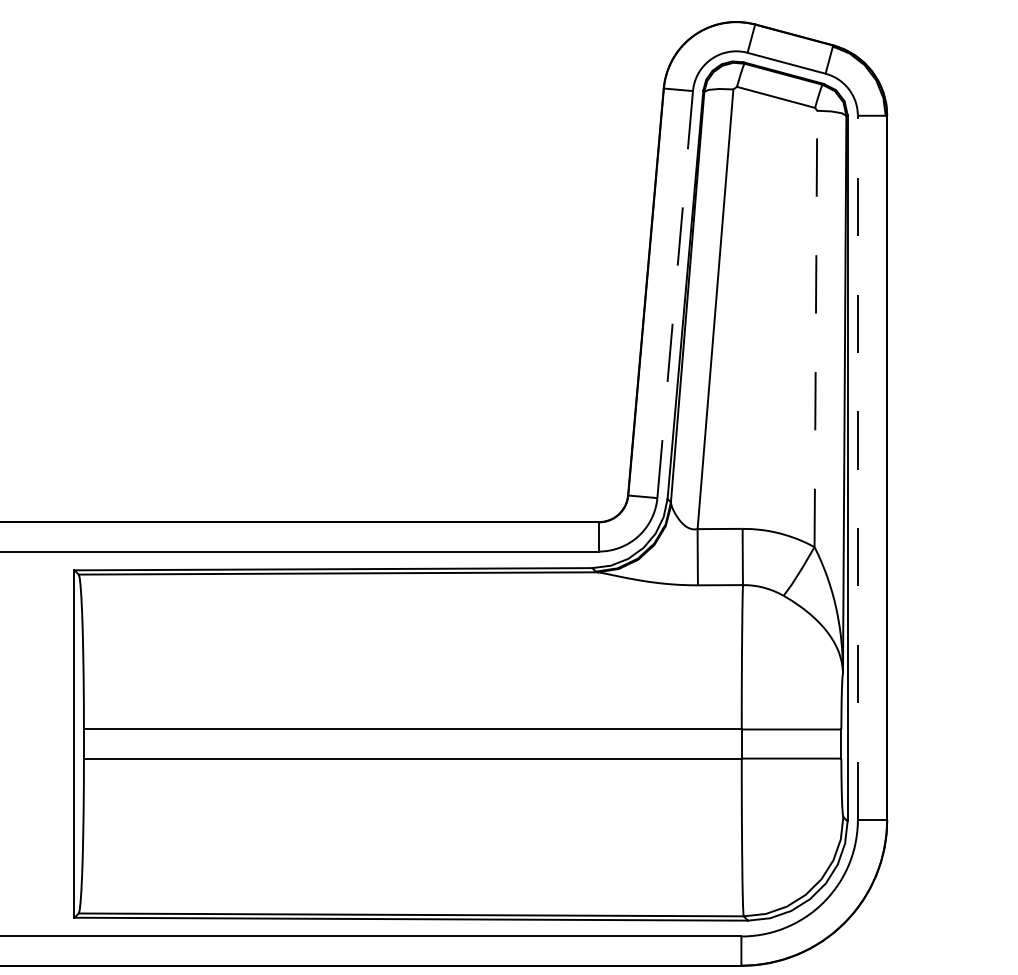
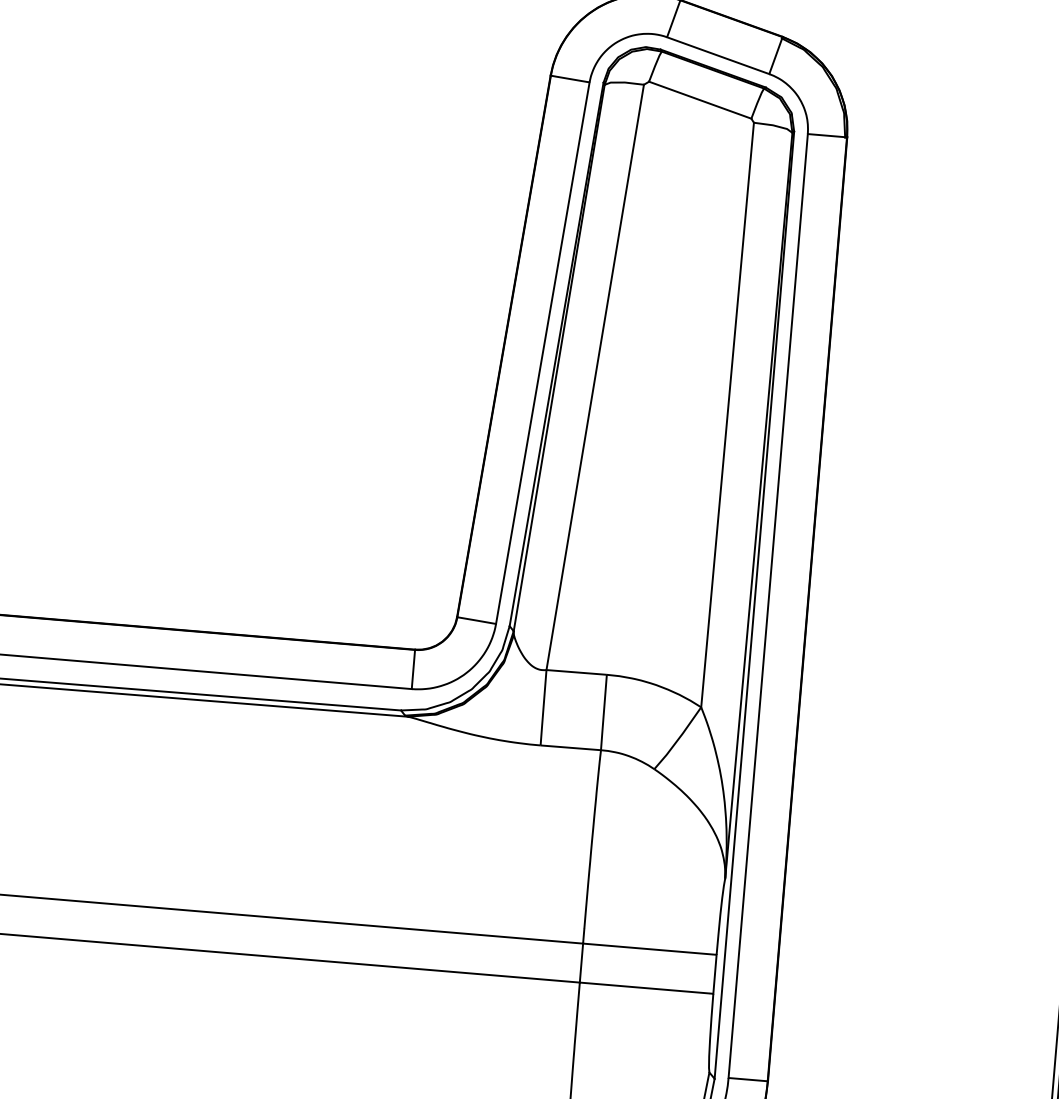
line: (675, 295) -> (543, 354), dashed -> solid
line: (815, 328) -> (727, 414), dashed -> solid
line: (857, 467) -> (767, 605), dashed -> solid

